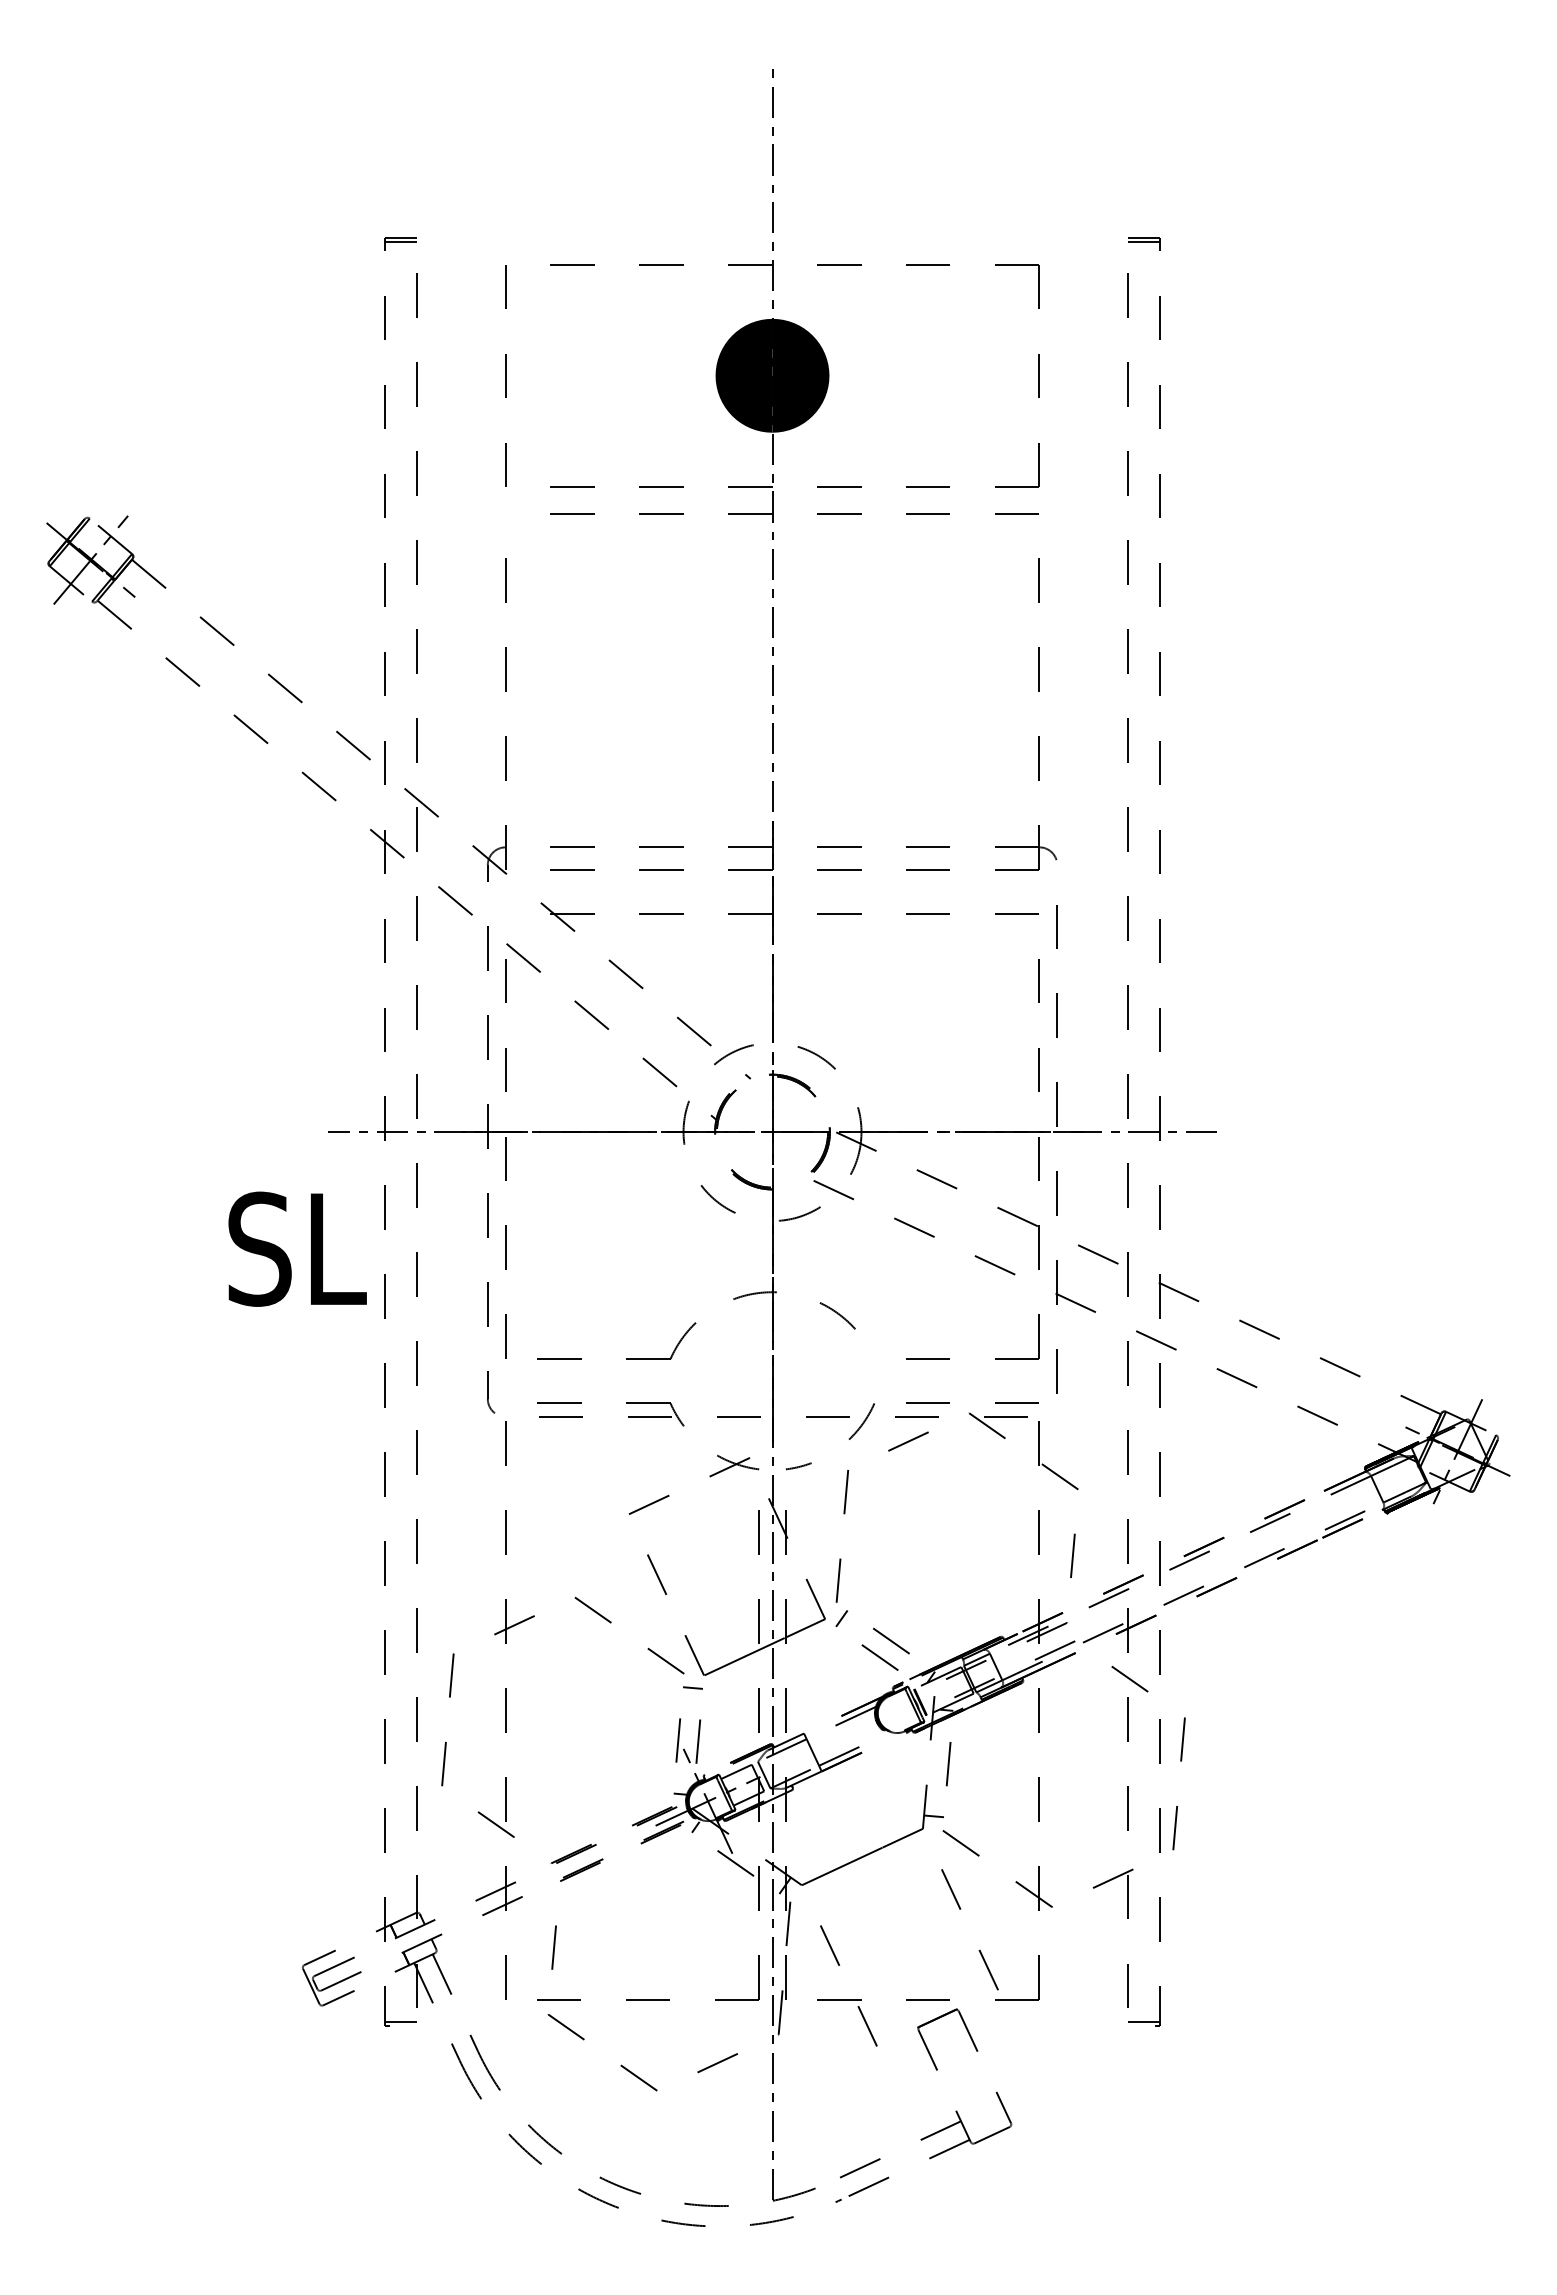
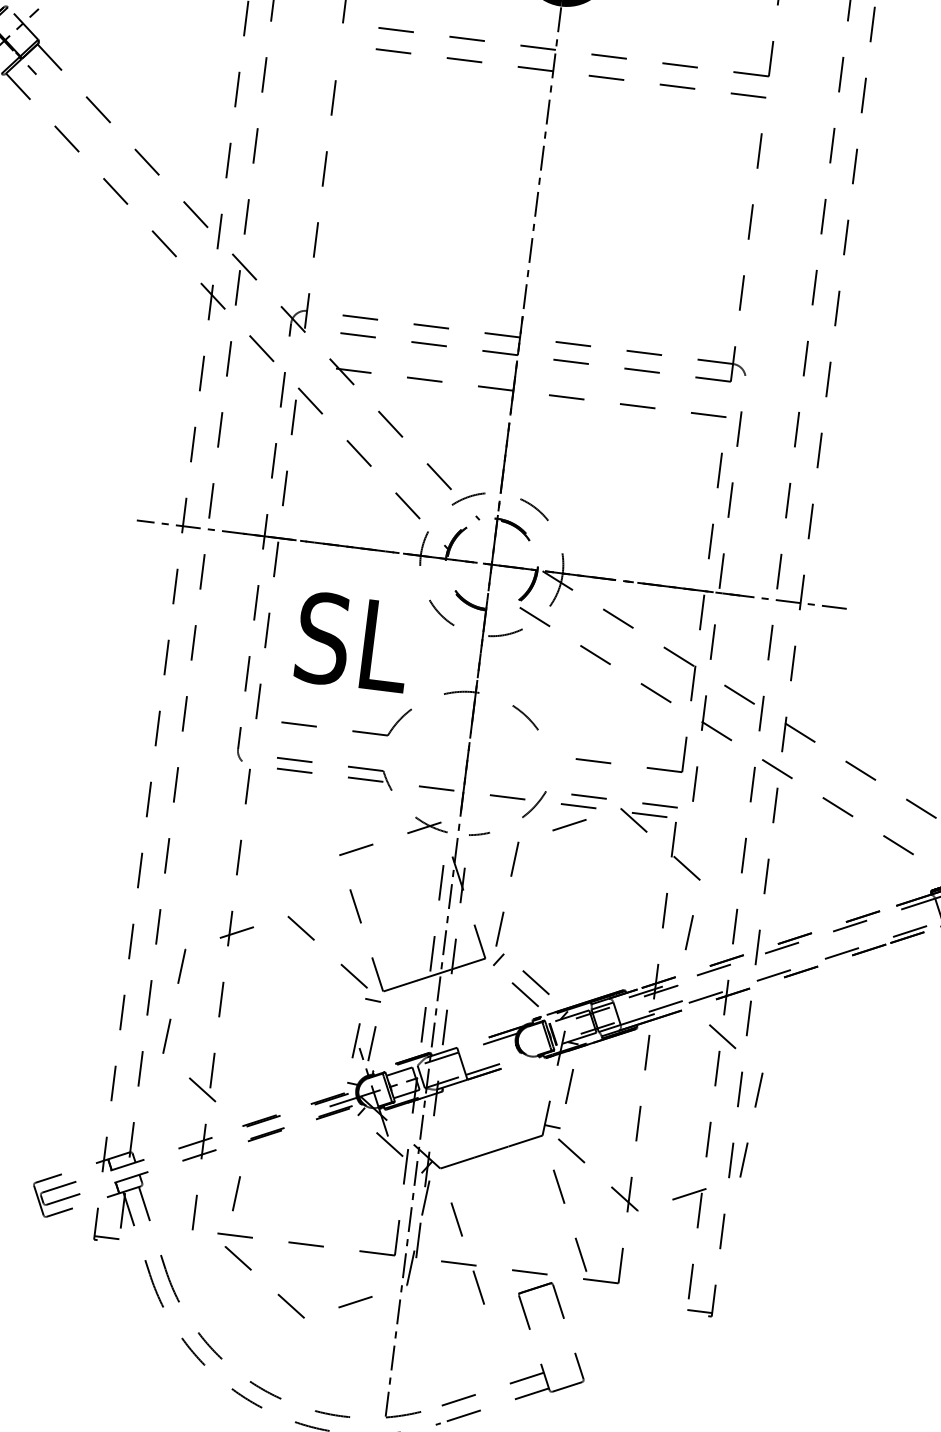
text: (297, 1248) -> (353, 641), moved

